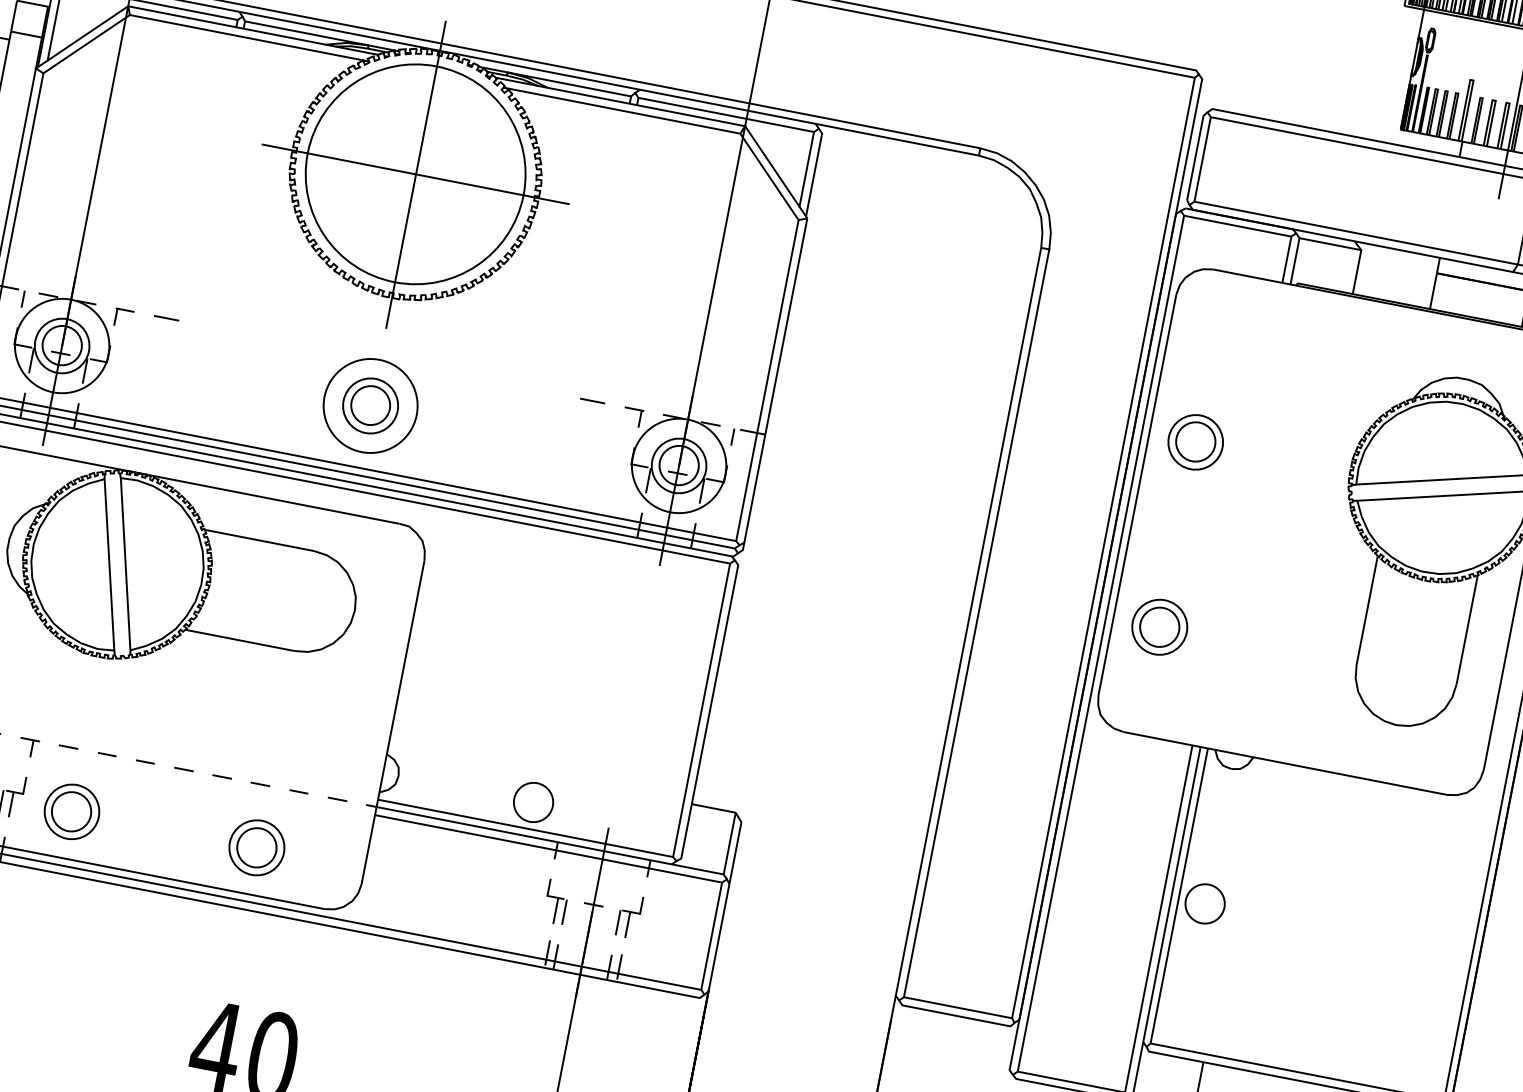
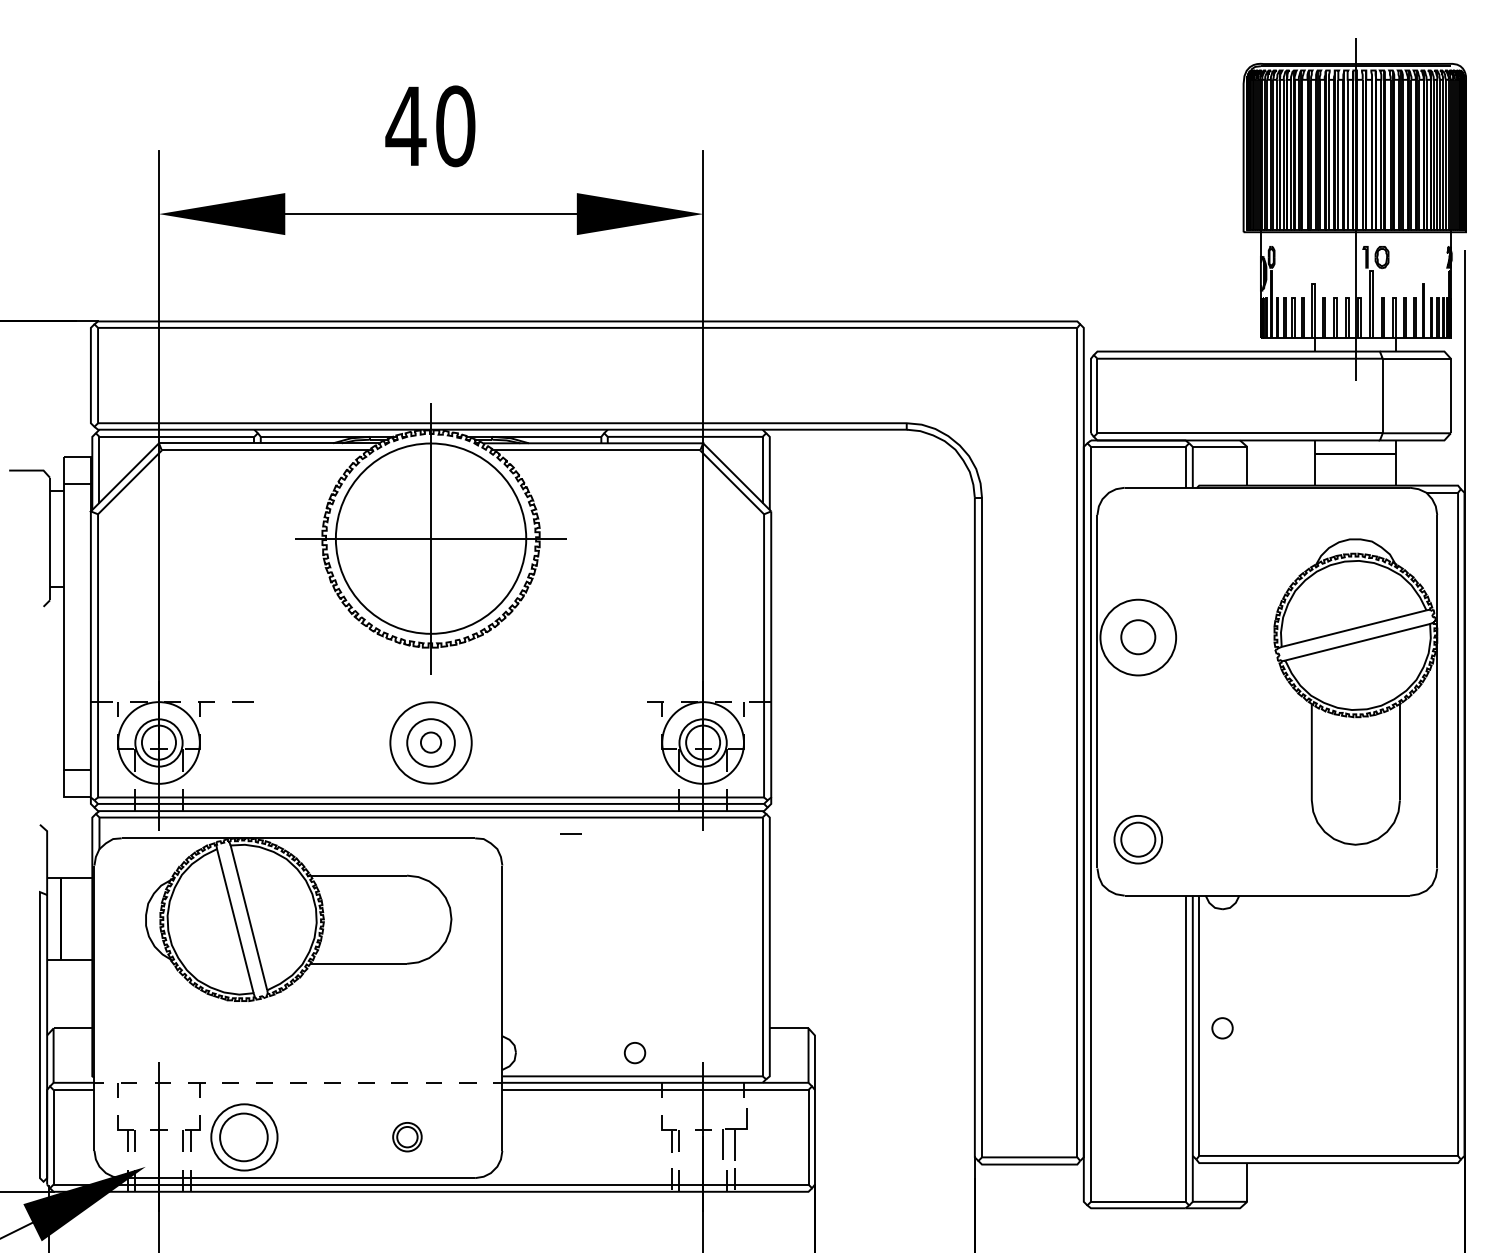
line: (592, 400) -> (570, 833), moved
circle: (370, 405) -> (430, 742), size x0.6
circle: (1194, 442) -> (1137, 637), size x1.6
part: (1158, 626) -> (1137, 839), moved
circle: (533, 803) -> (635, 1053), size x0.6
part: (71, 810) -> (243, 1136), size x1.4
part: (257, 846) -> (407, 1136), size x0.6
circle: (1205, 904) -> (1222, 1028), size x0.6
part: (629, 915) -> (735, 1133), size x1.4

